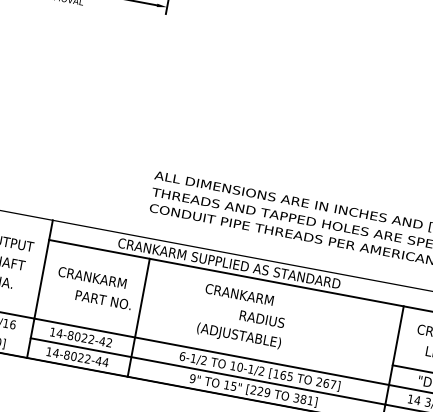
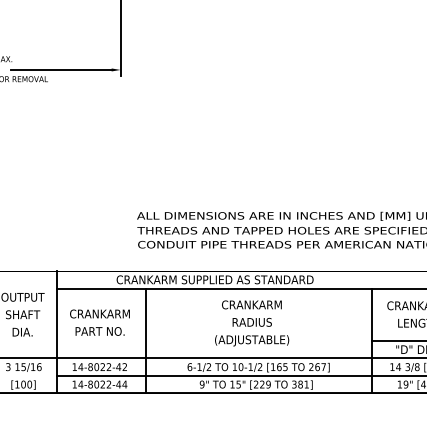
text: (239, 294) -> (251, 304), moved
text: (102, 300) -> (99, 331), moved
text: (239, 336) -> (252, 340), moved

